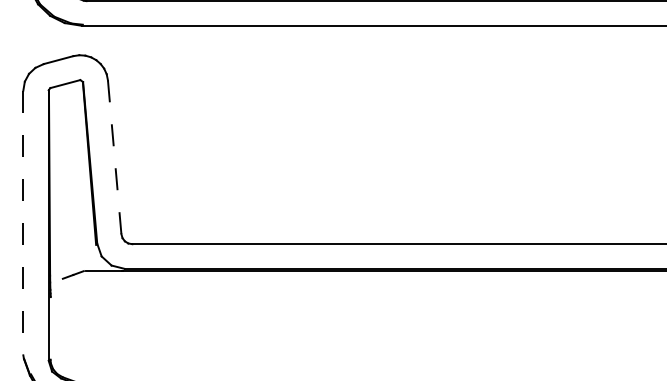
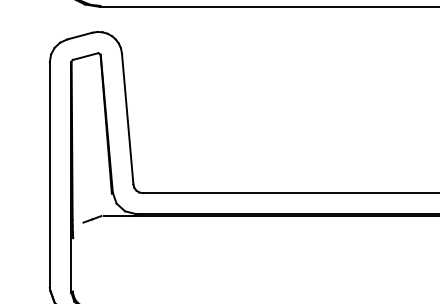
line: (114, 156) -> (127, 118), dashed -> solid
line: (23, 223) -> (49, 175), dashed -> solid

